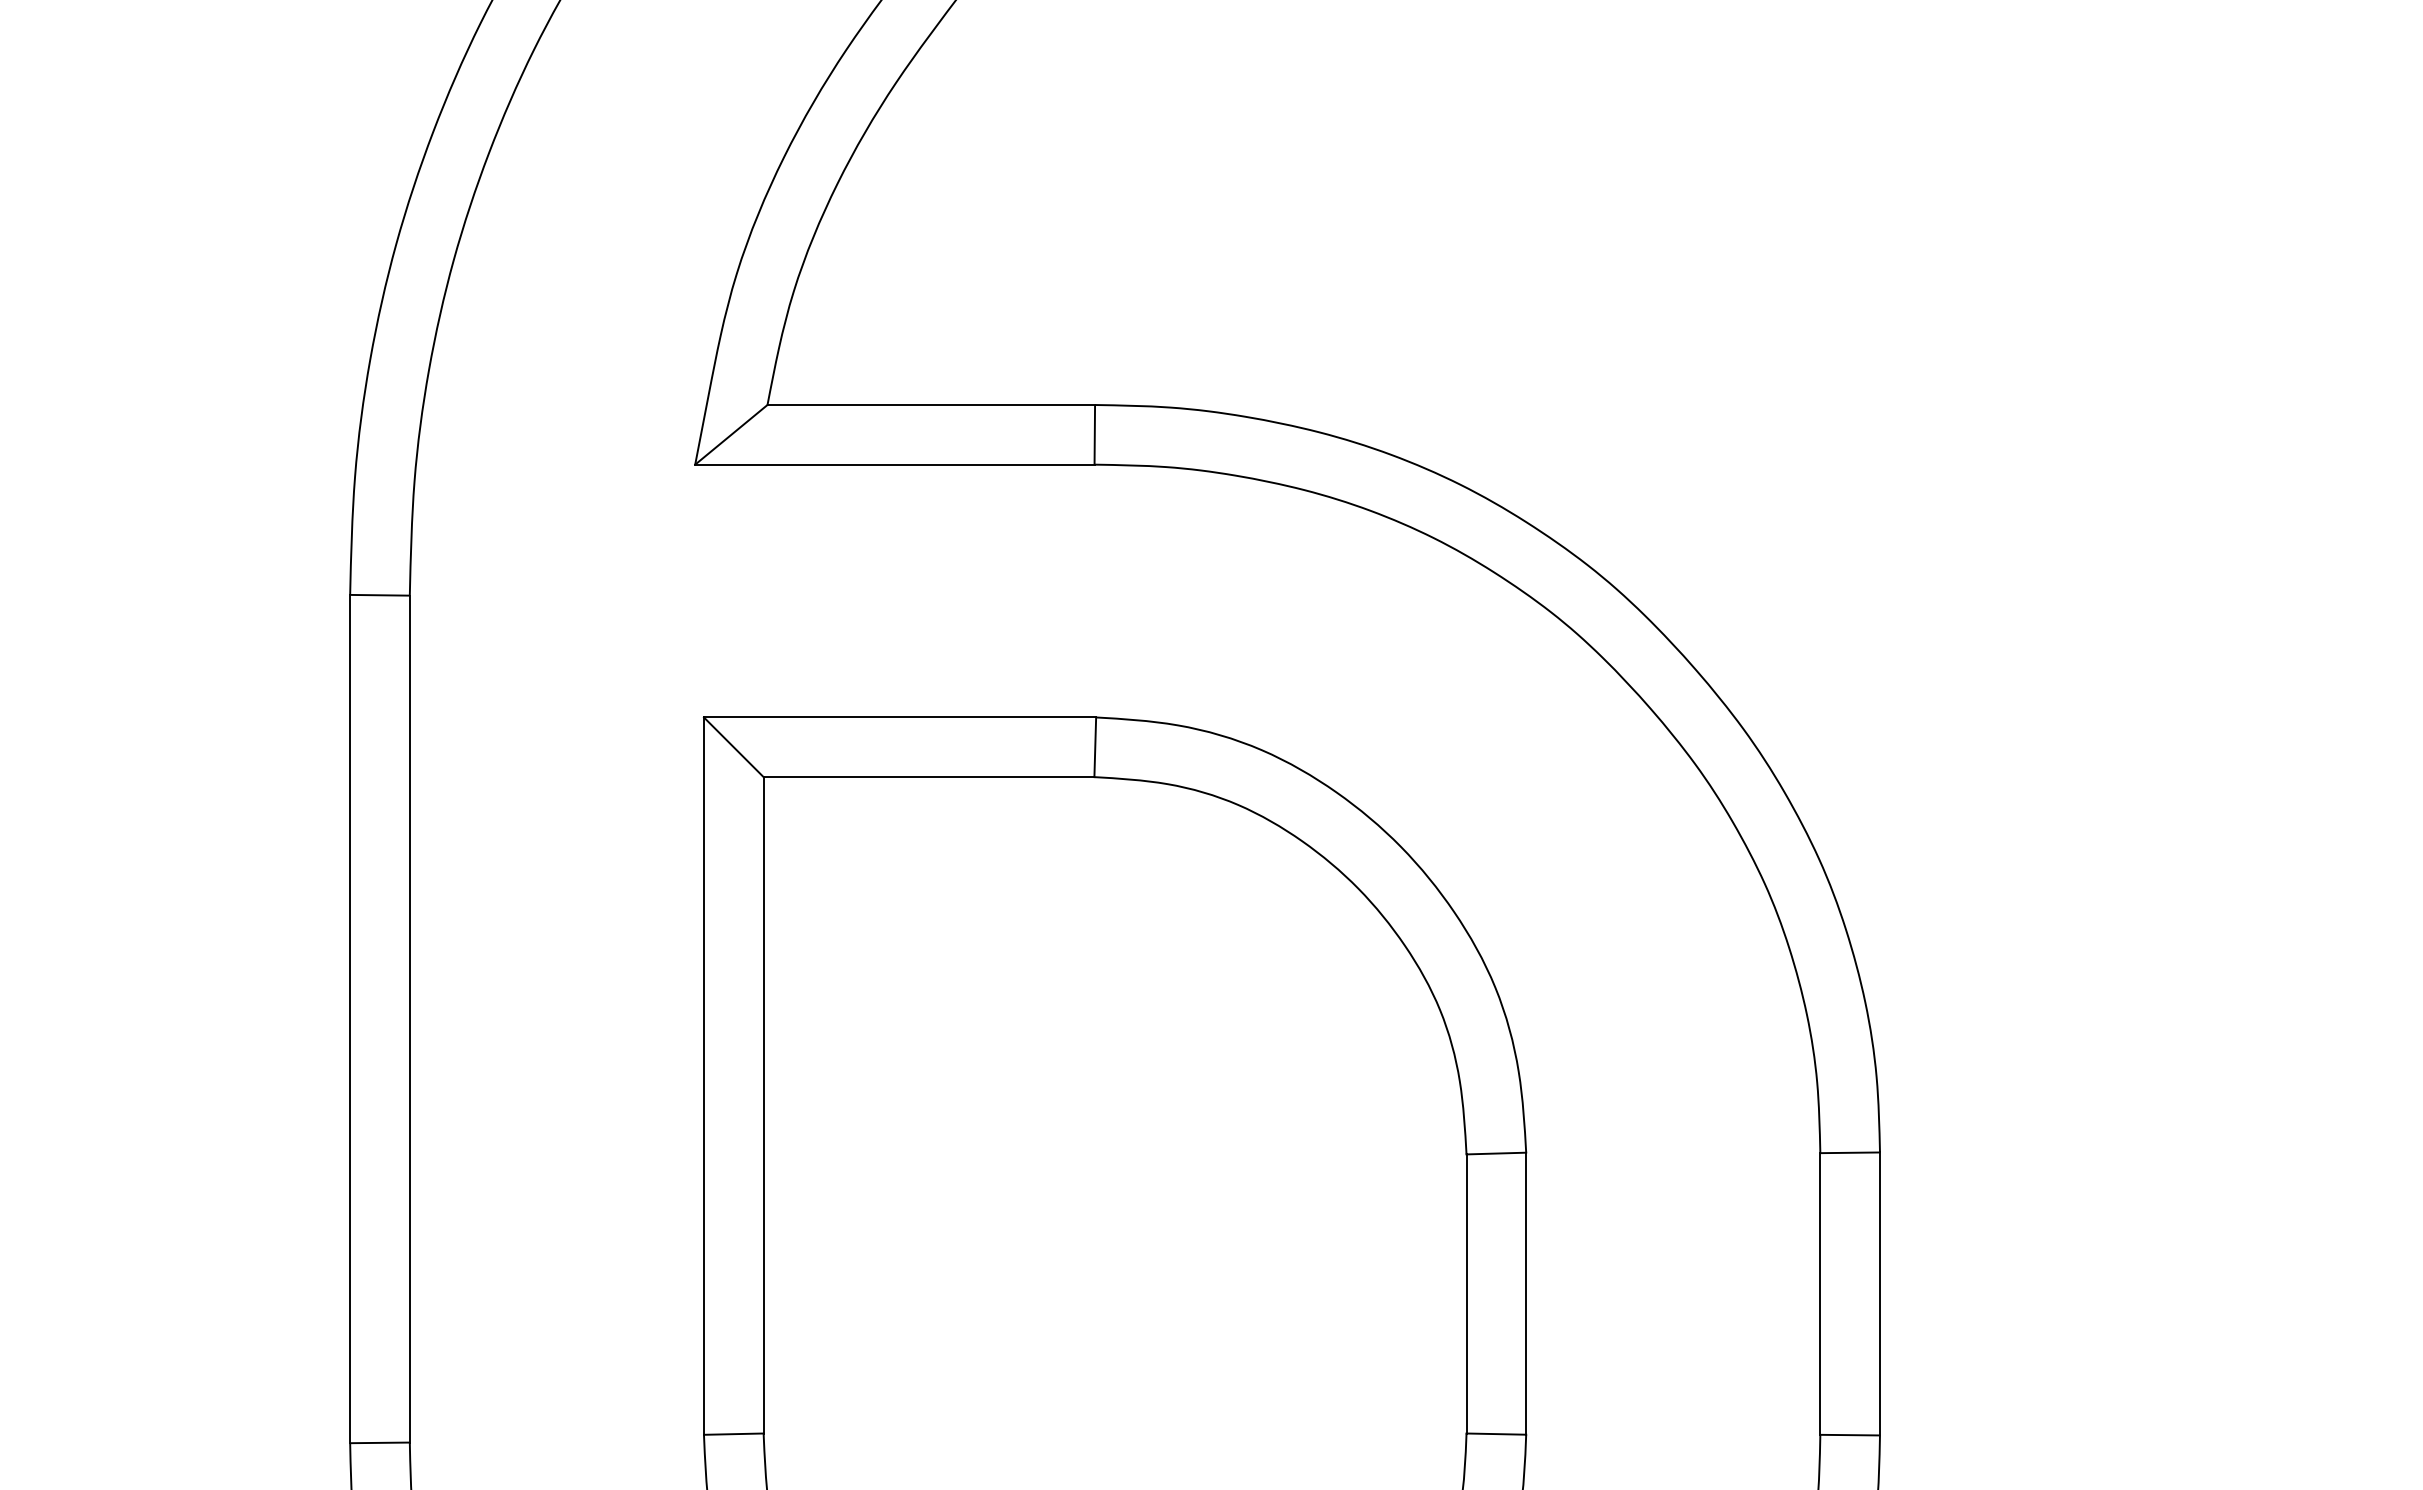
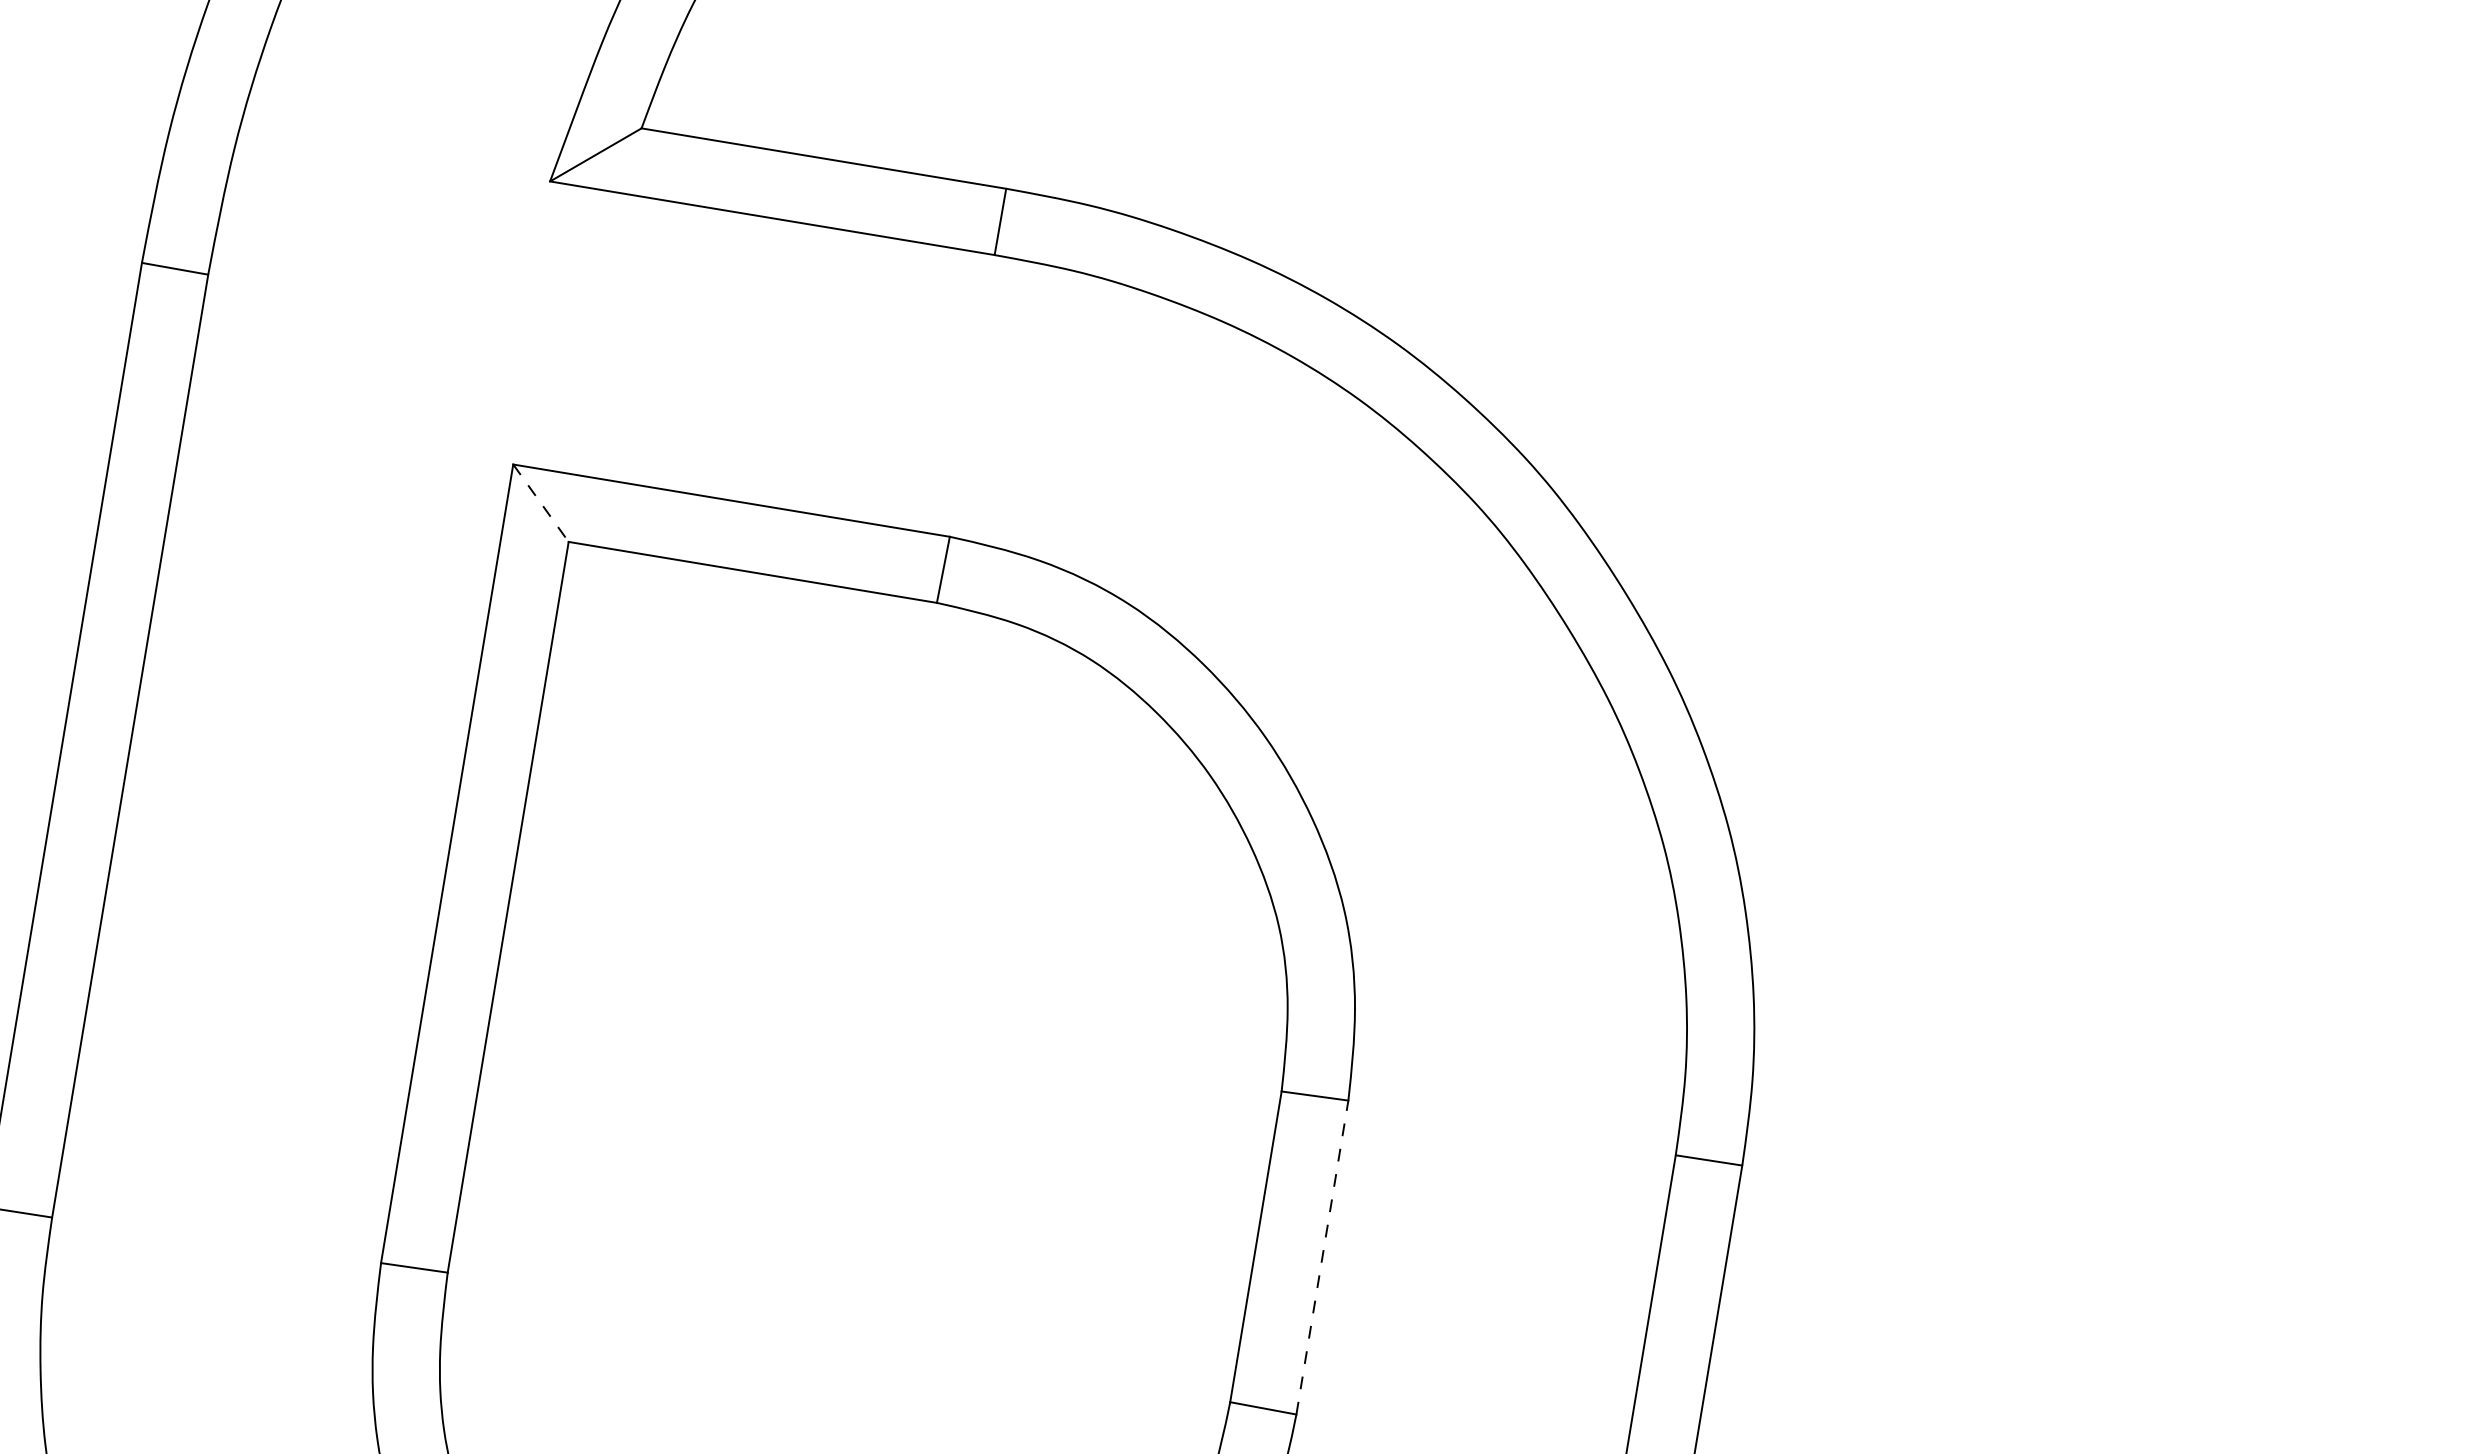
line: (734, 747) -> (541, 503), solid -> dashed
line: (1526, 1293) -> (1322, 1257), solid -> dashed

